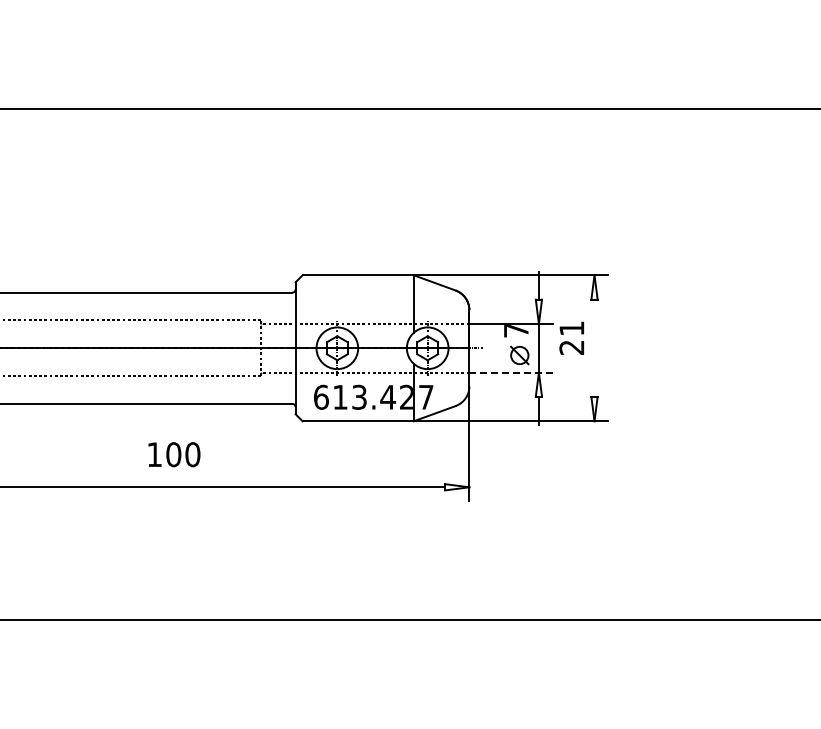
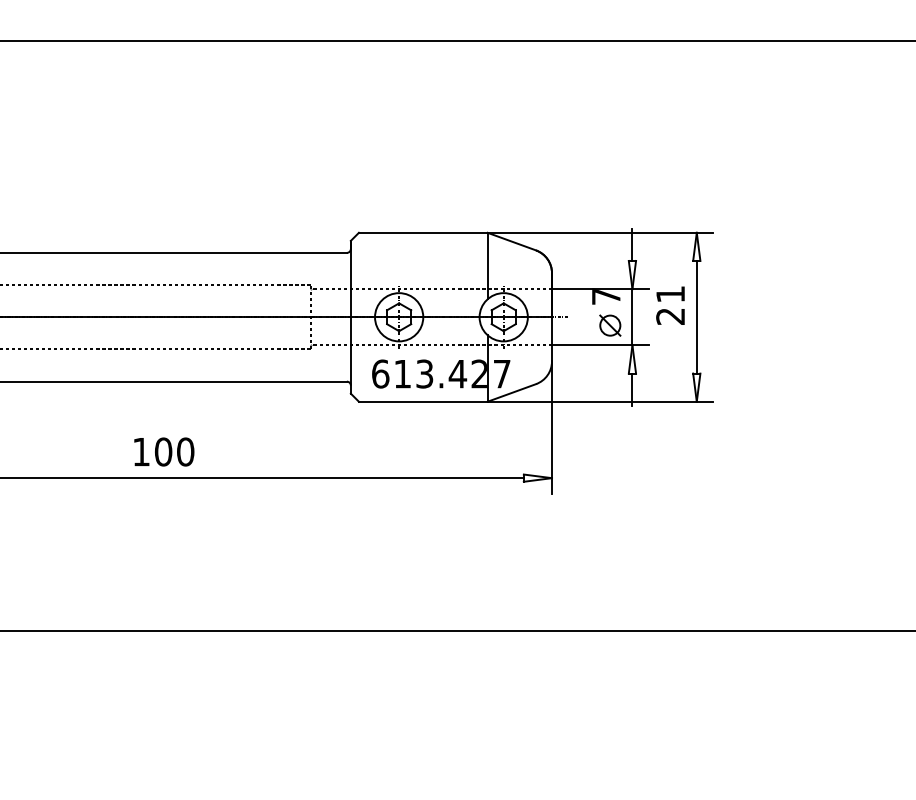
line: (594, 347) -> (696, 316), added
line: (511, 372) -> (600, 345), dashed -> solid
text: (174, 454) -> (164, 451), moved

